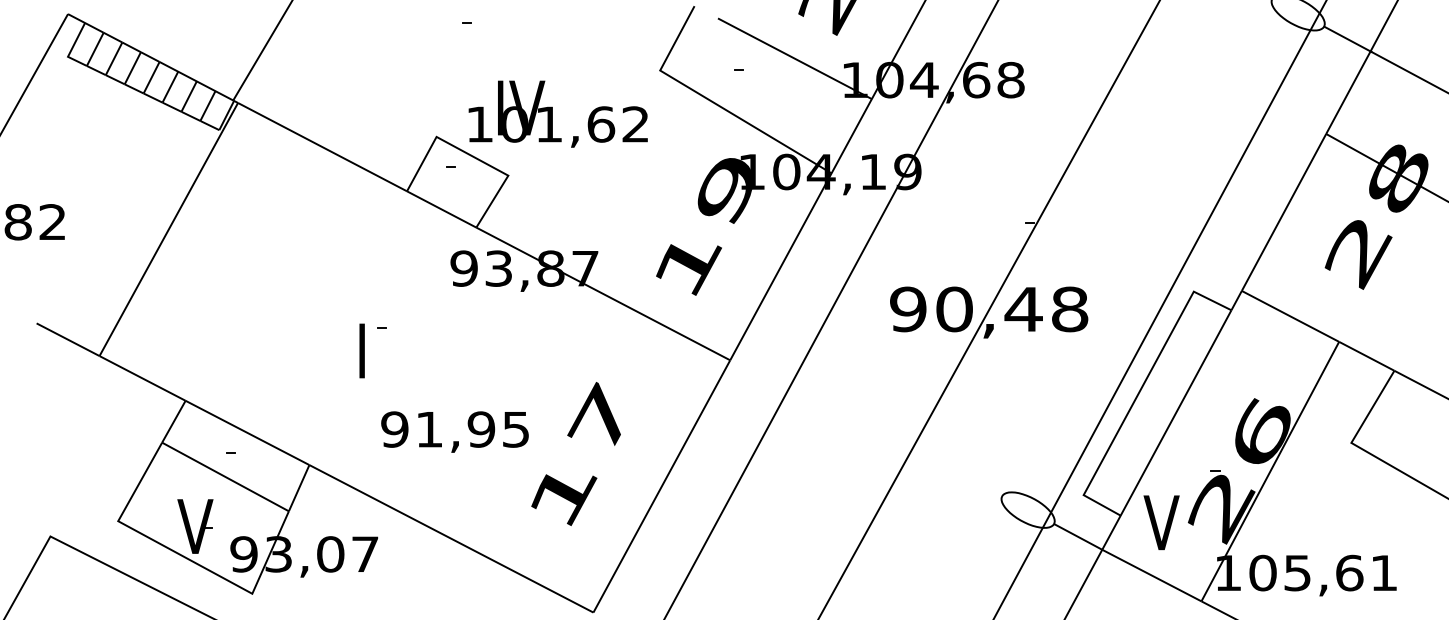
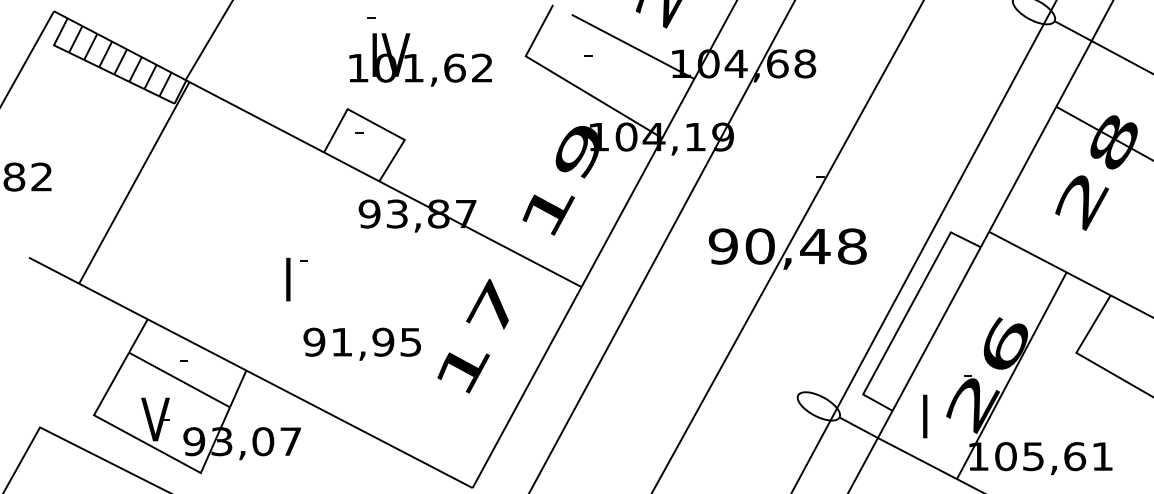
text: (557, 113) -> (420, 59), moved
text: (575, 453) -> (472, 335), moved
text: (1161, 522) -> (925, 416), V -> I

